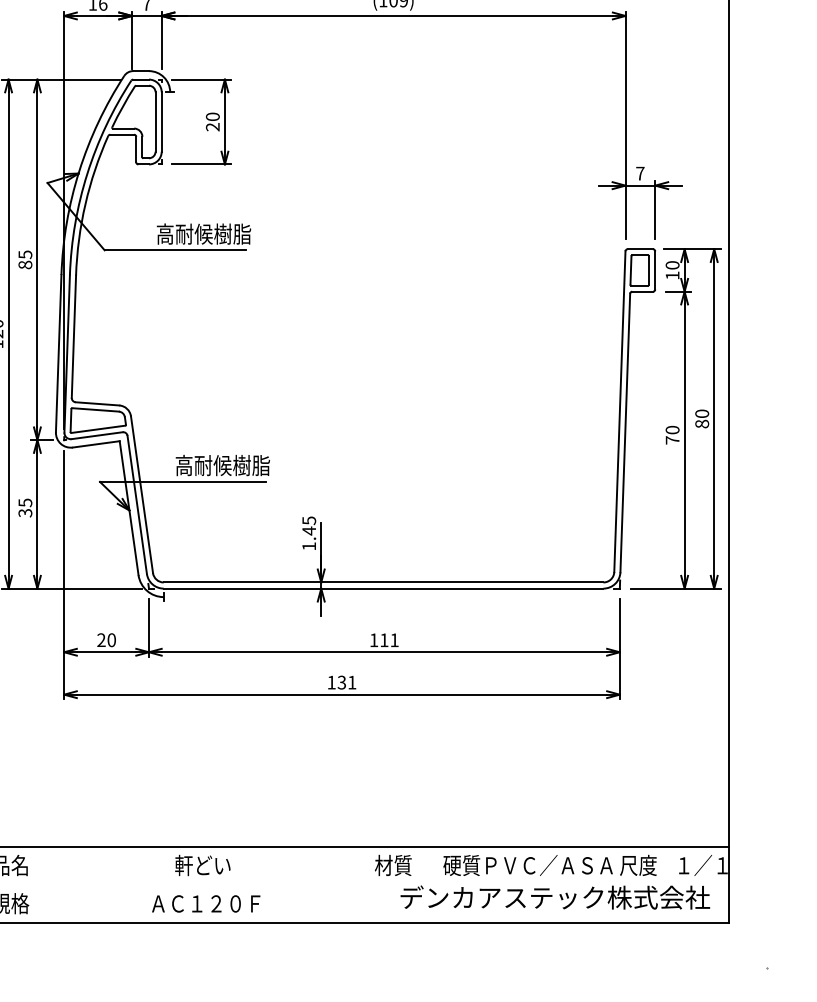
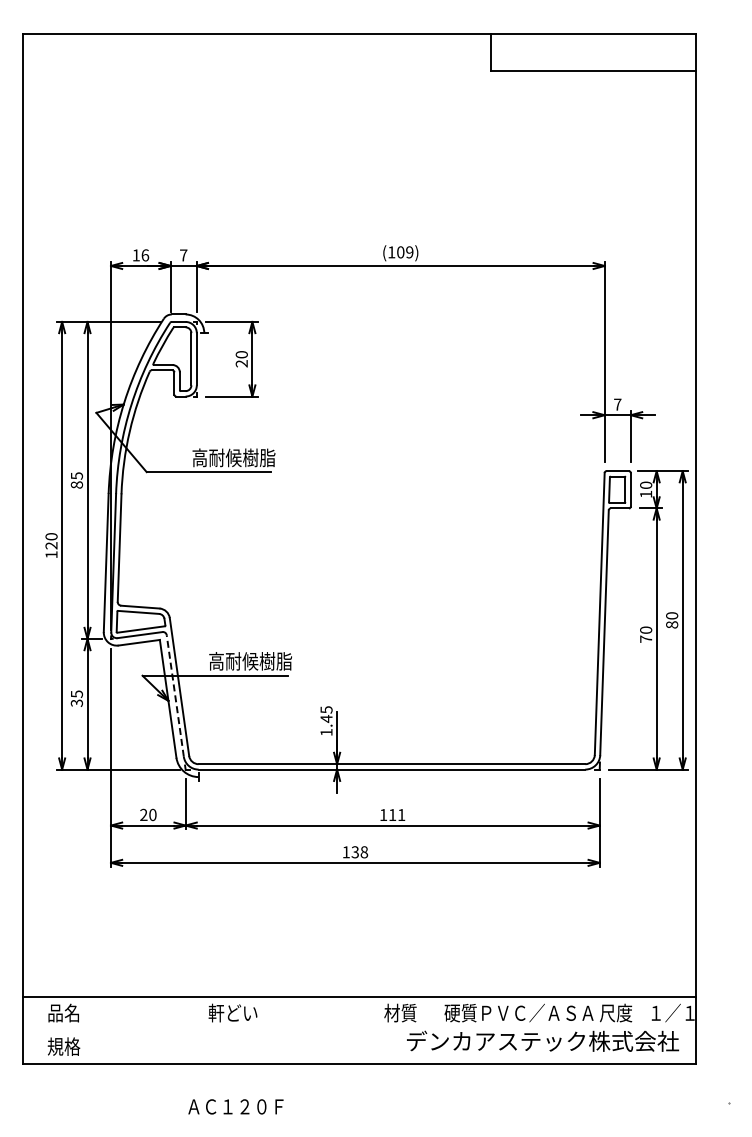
line: (137, 504) -> (175, 695), solid -> dashed
text: (352, 682) -> (364, 852), 131 -> 138
text: (205, 903) -> (235, 1106), moved

